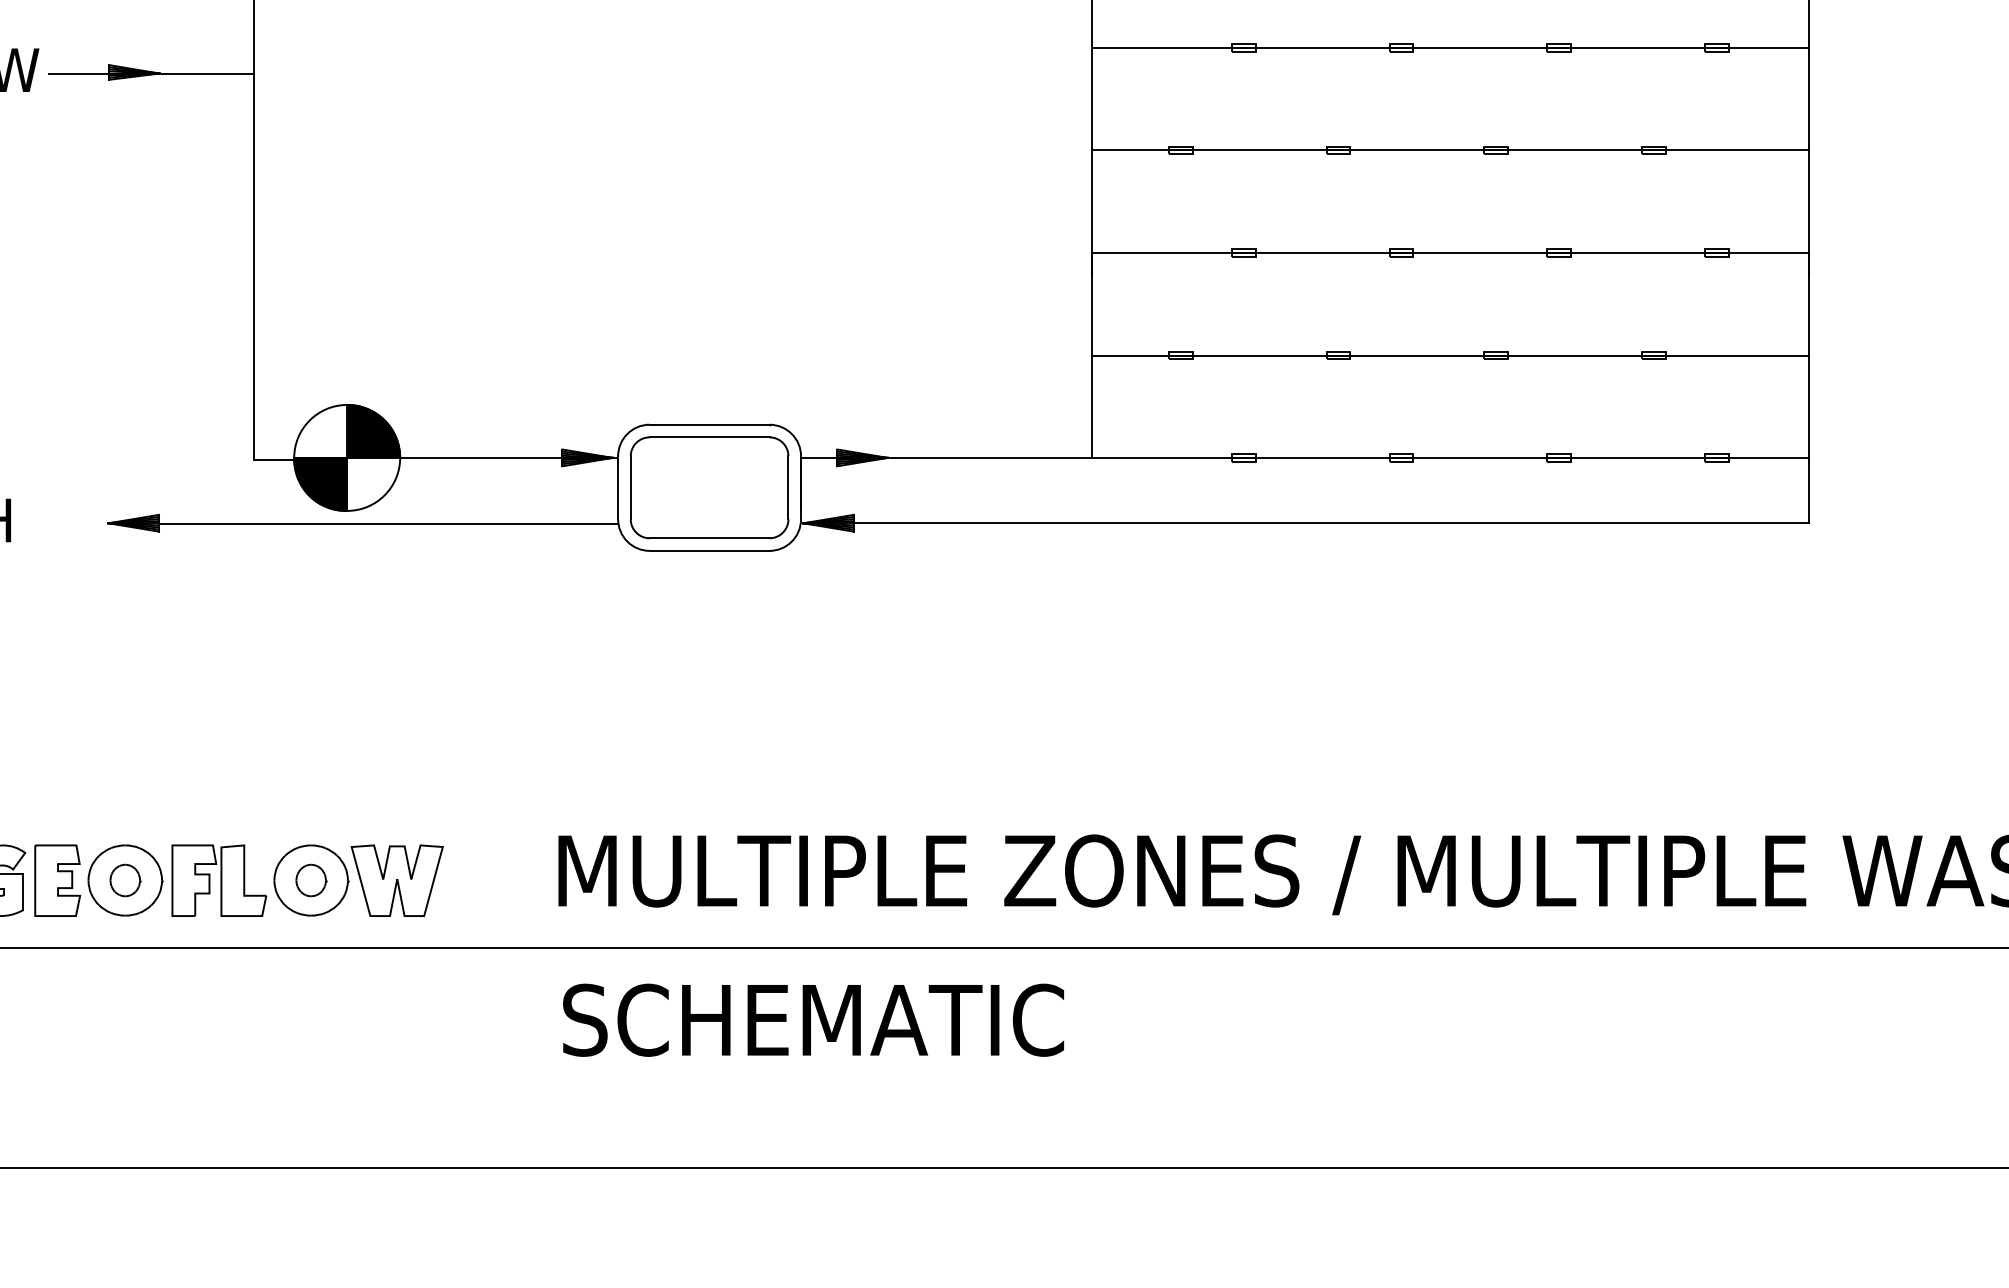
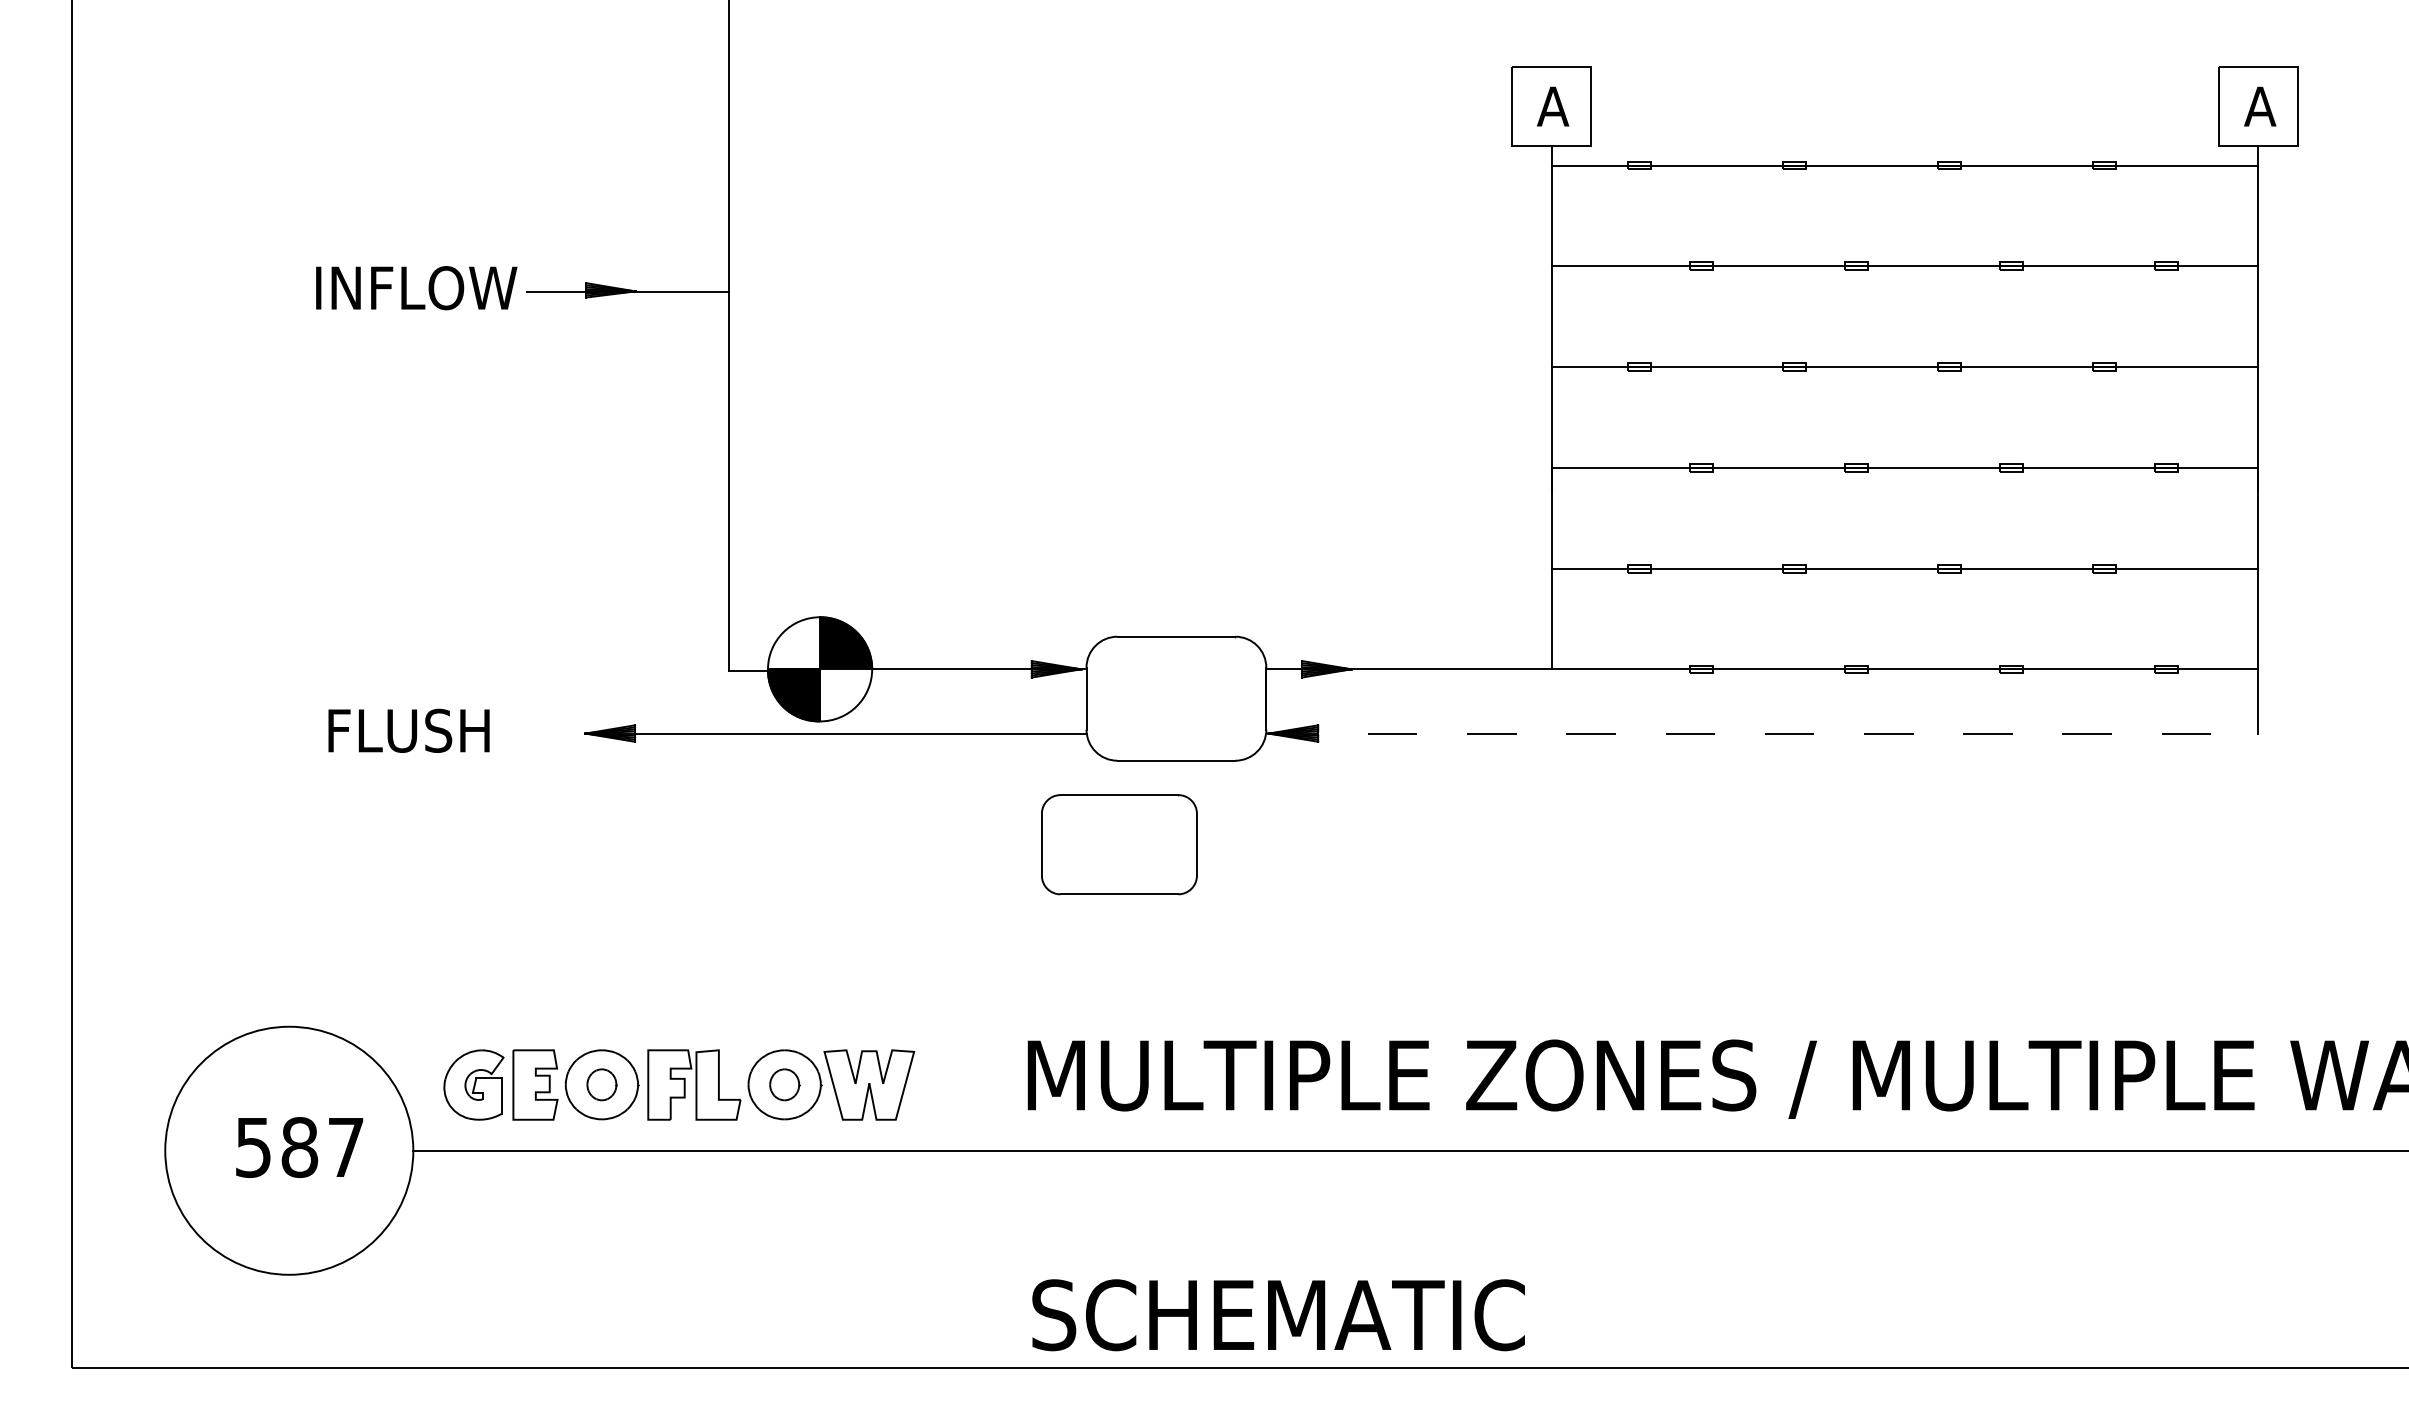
part: (709, 487) -> (1119, 844), moved
line: (1306, 523) -> (1763, 733), solid -> dashed
text: (813, 1020) -> (1278, 1315), moved

